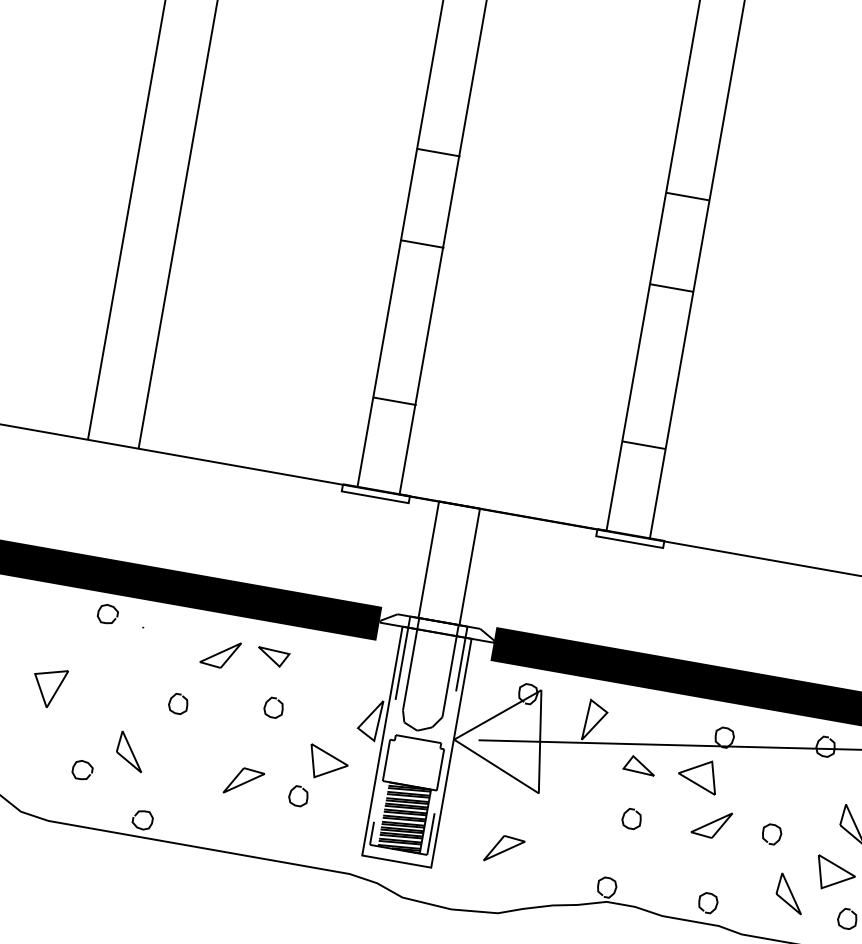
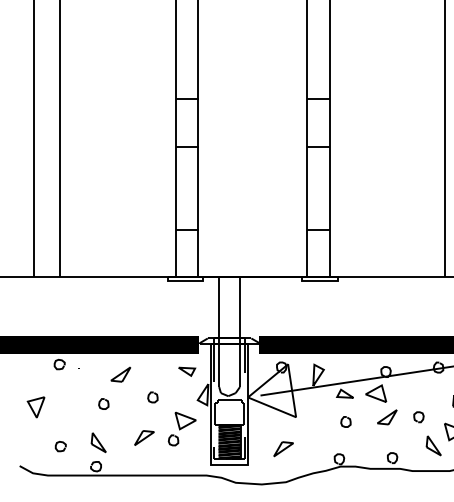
part: (274, 657) -> (187, 371), moved
part: (130, 751) -> (98, 442), moved

